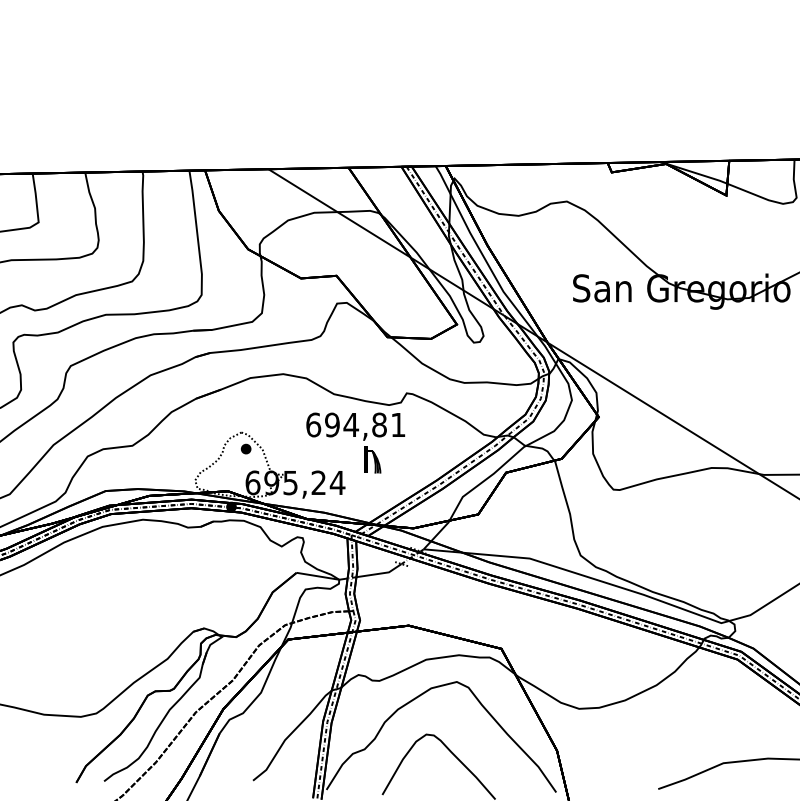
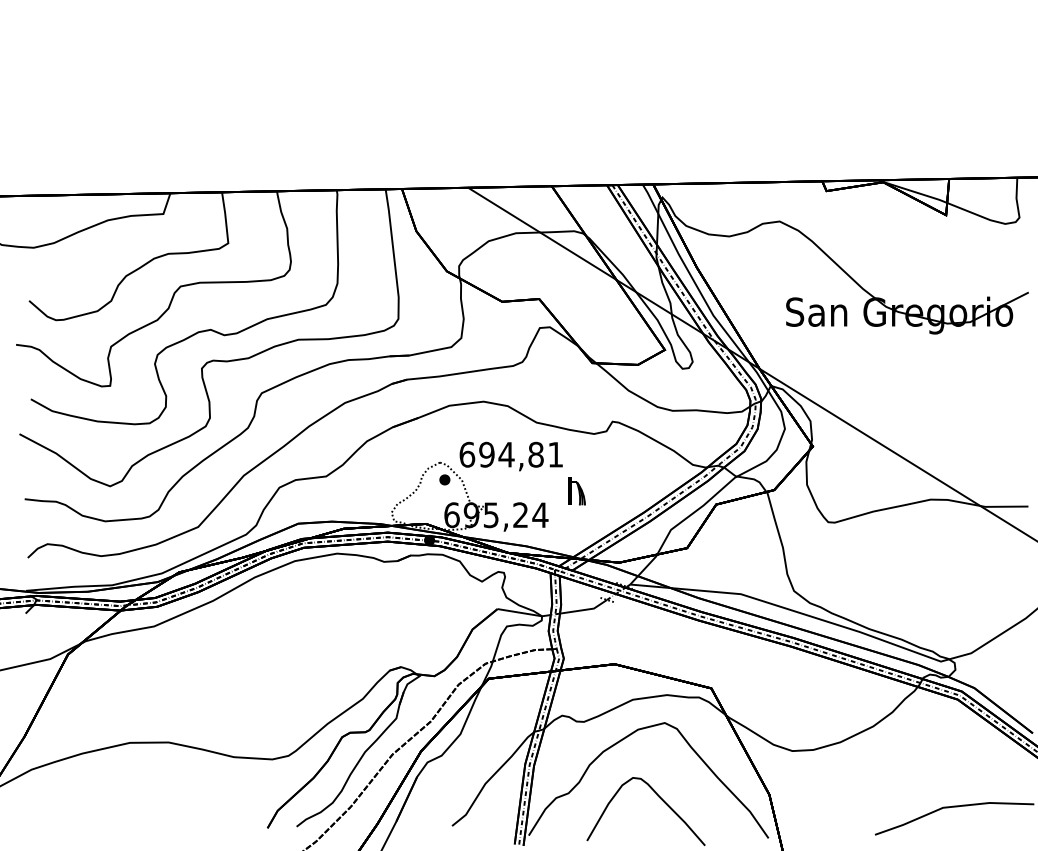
text: (355, 426) -> (510, 456), moved

